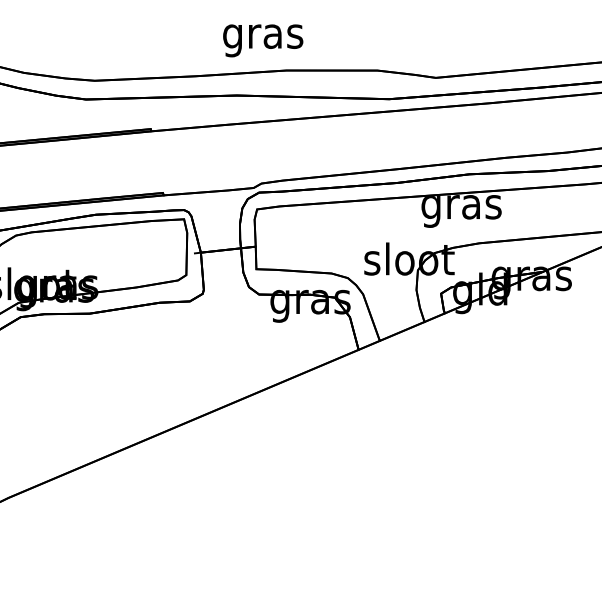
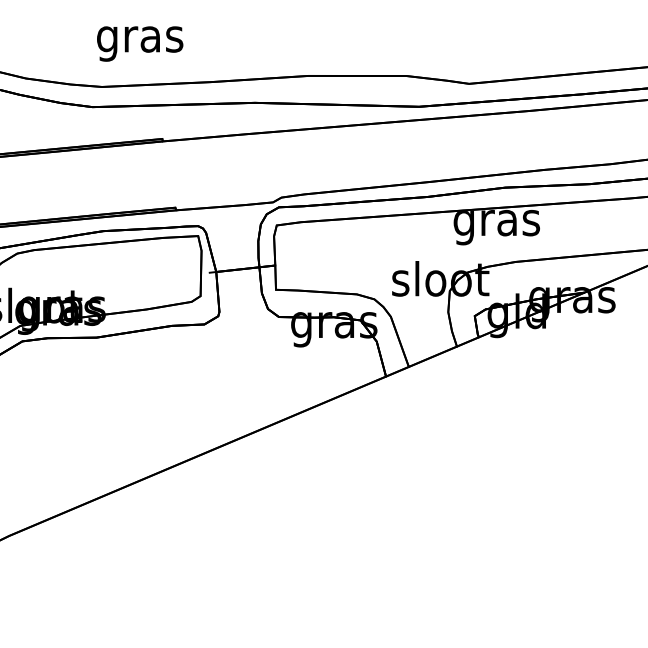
text: (263, 40) -> (140, 43), moved

